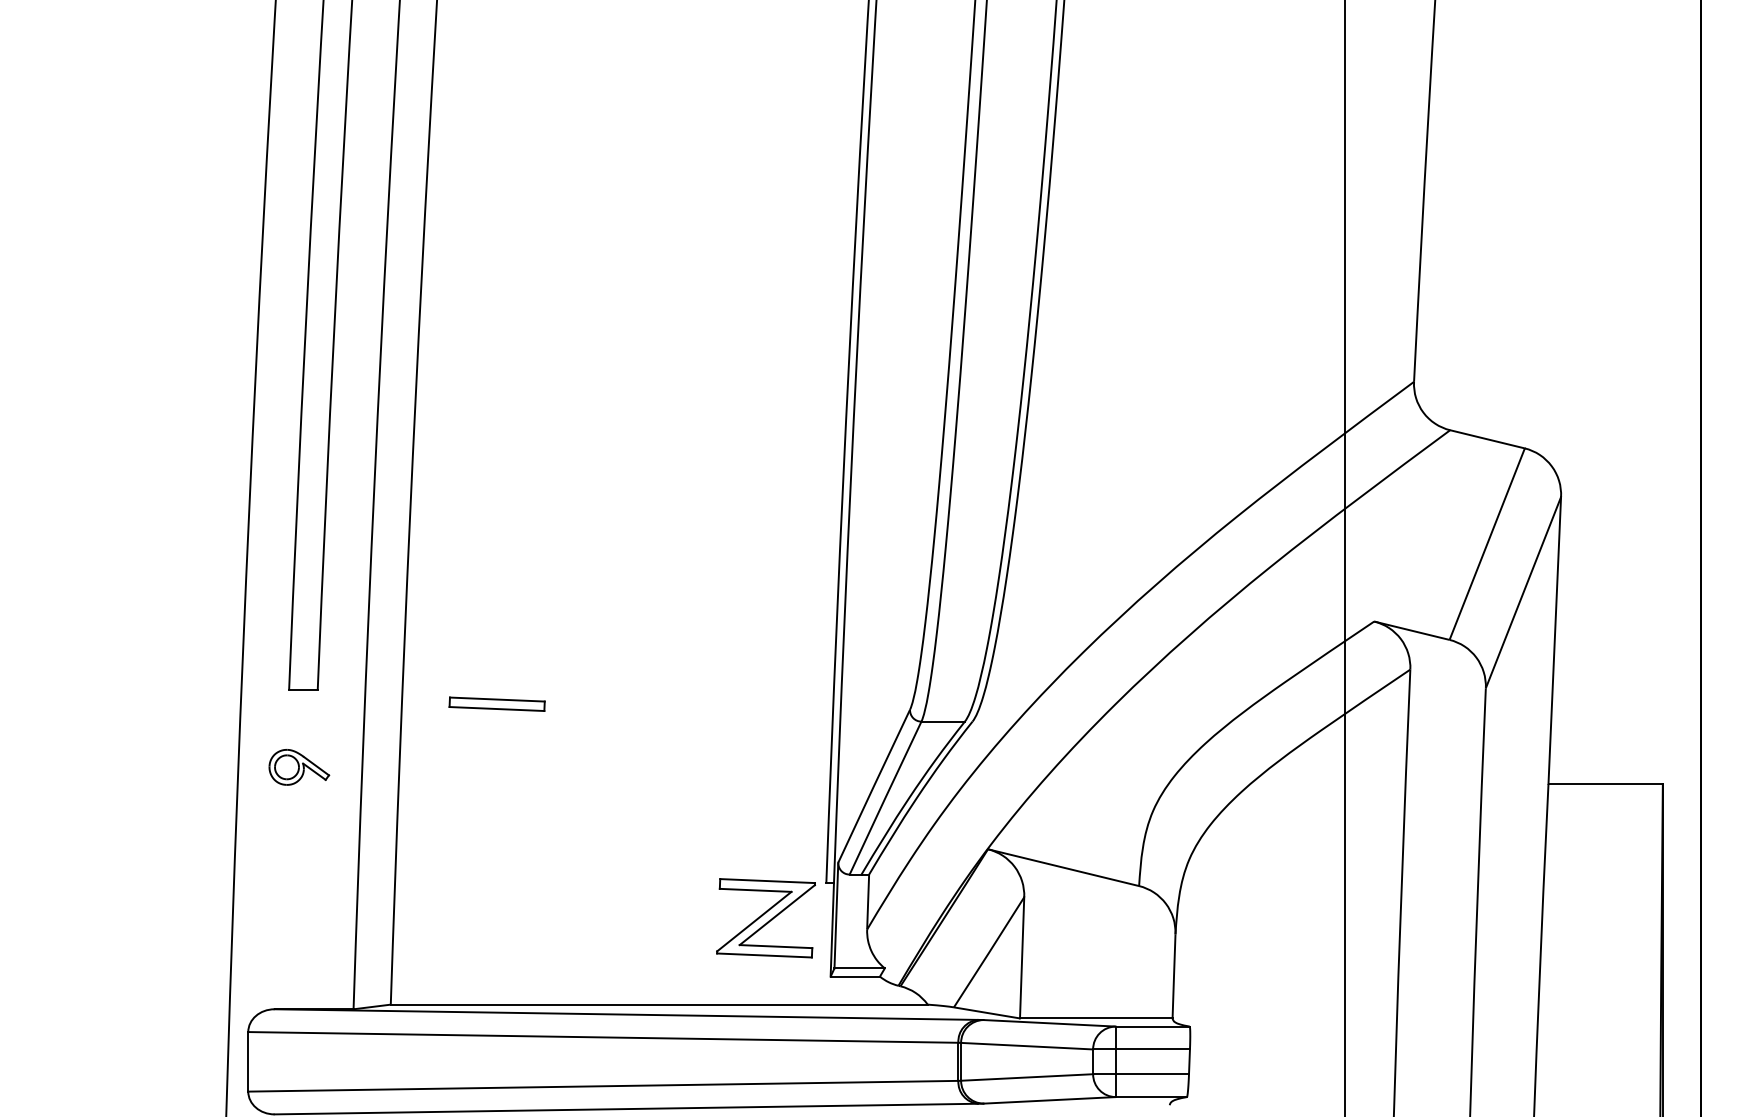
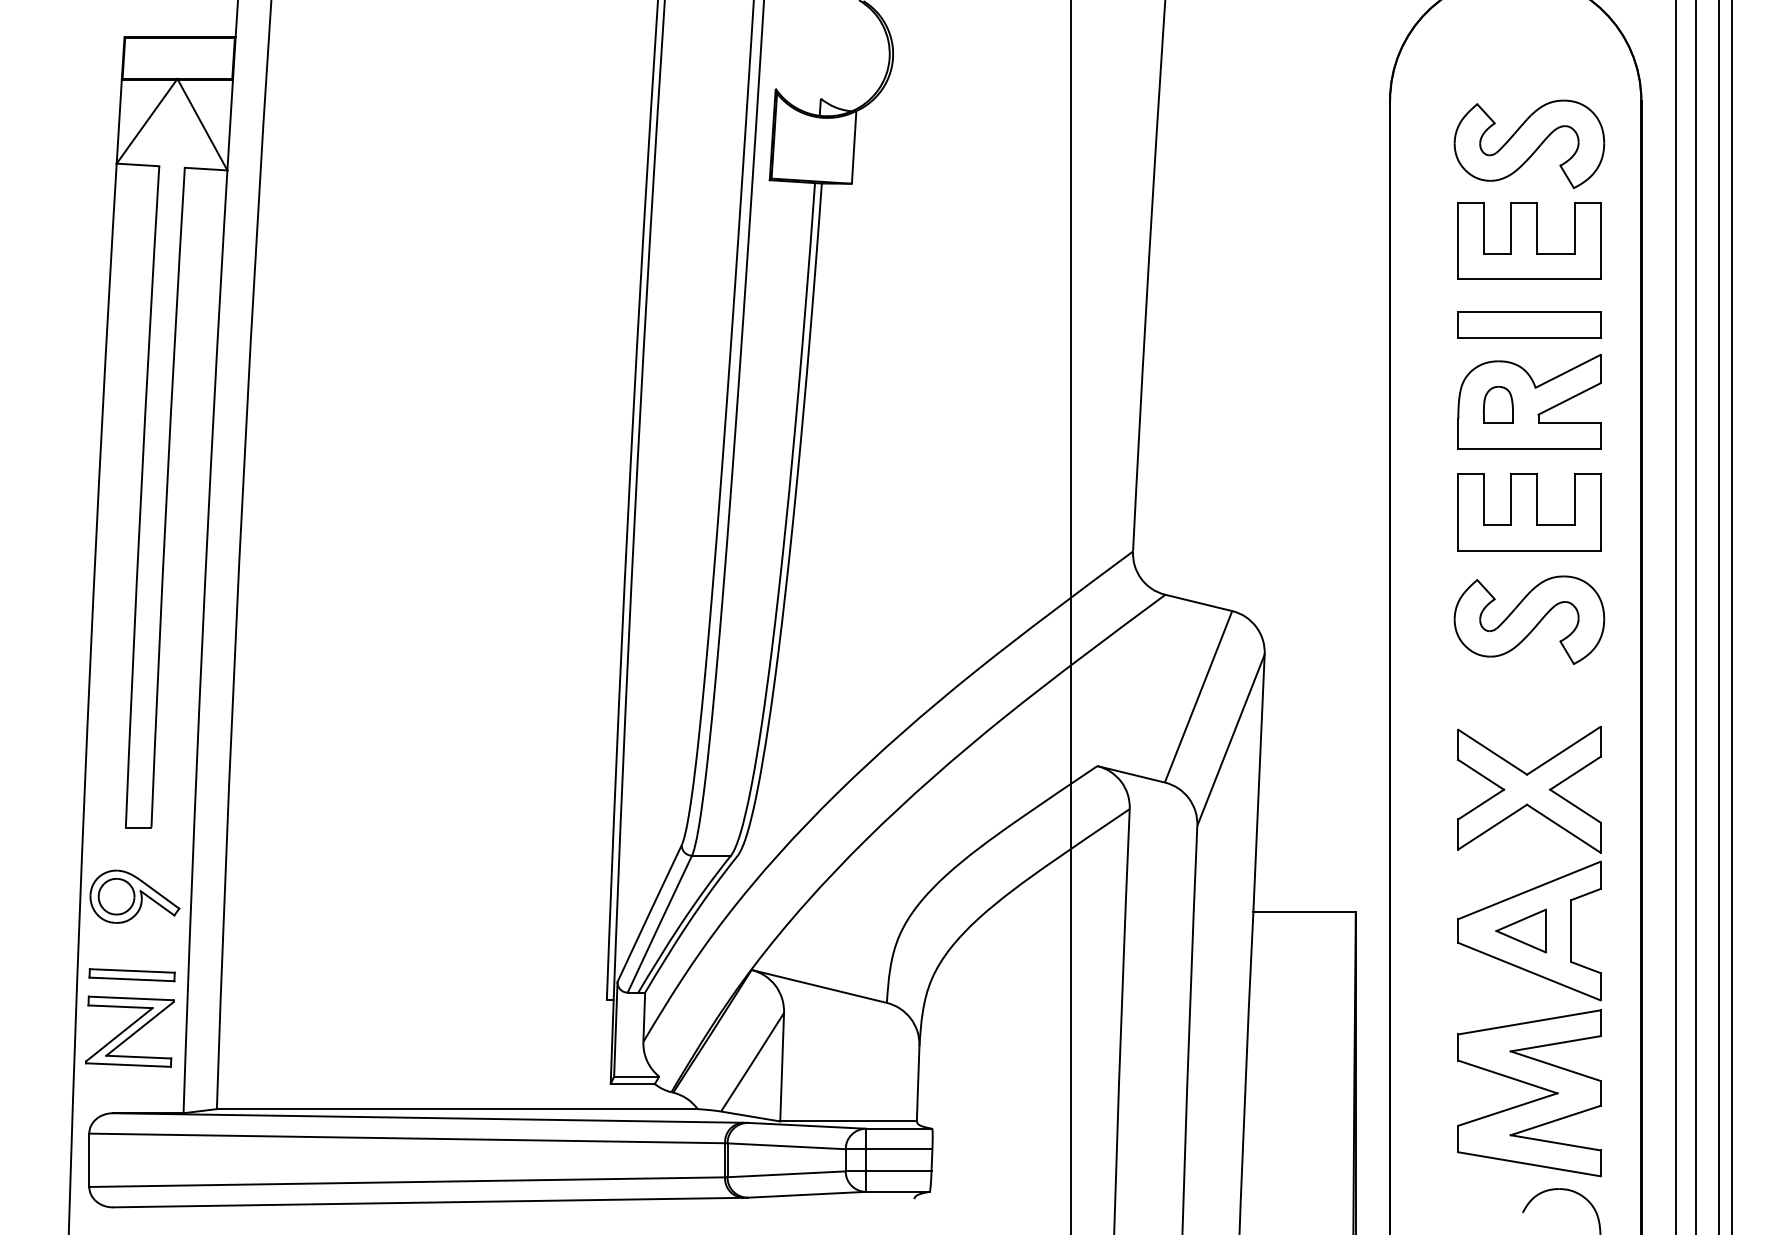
part: (496, 704) -> (131, 975), moved
part: (298, 767) -> (134, 896), size x1.67
part: (765, 917) -> (129, 1031), moved

